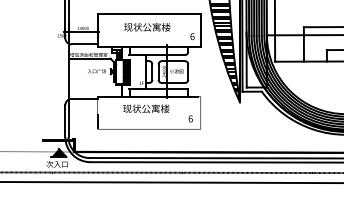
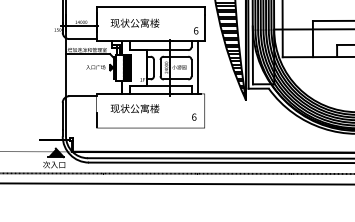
text: (147, 27) -> (135, 23), moved
line: (194, 71) -> (198, 67), added
text: (146, 108) -> (135, 108), moved

